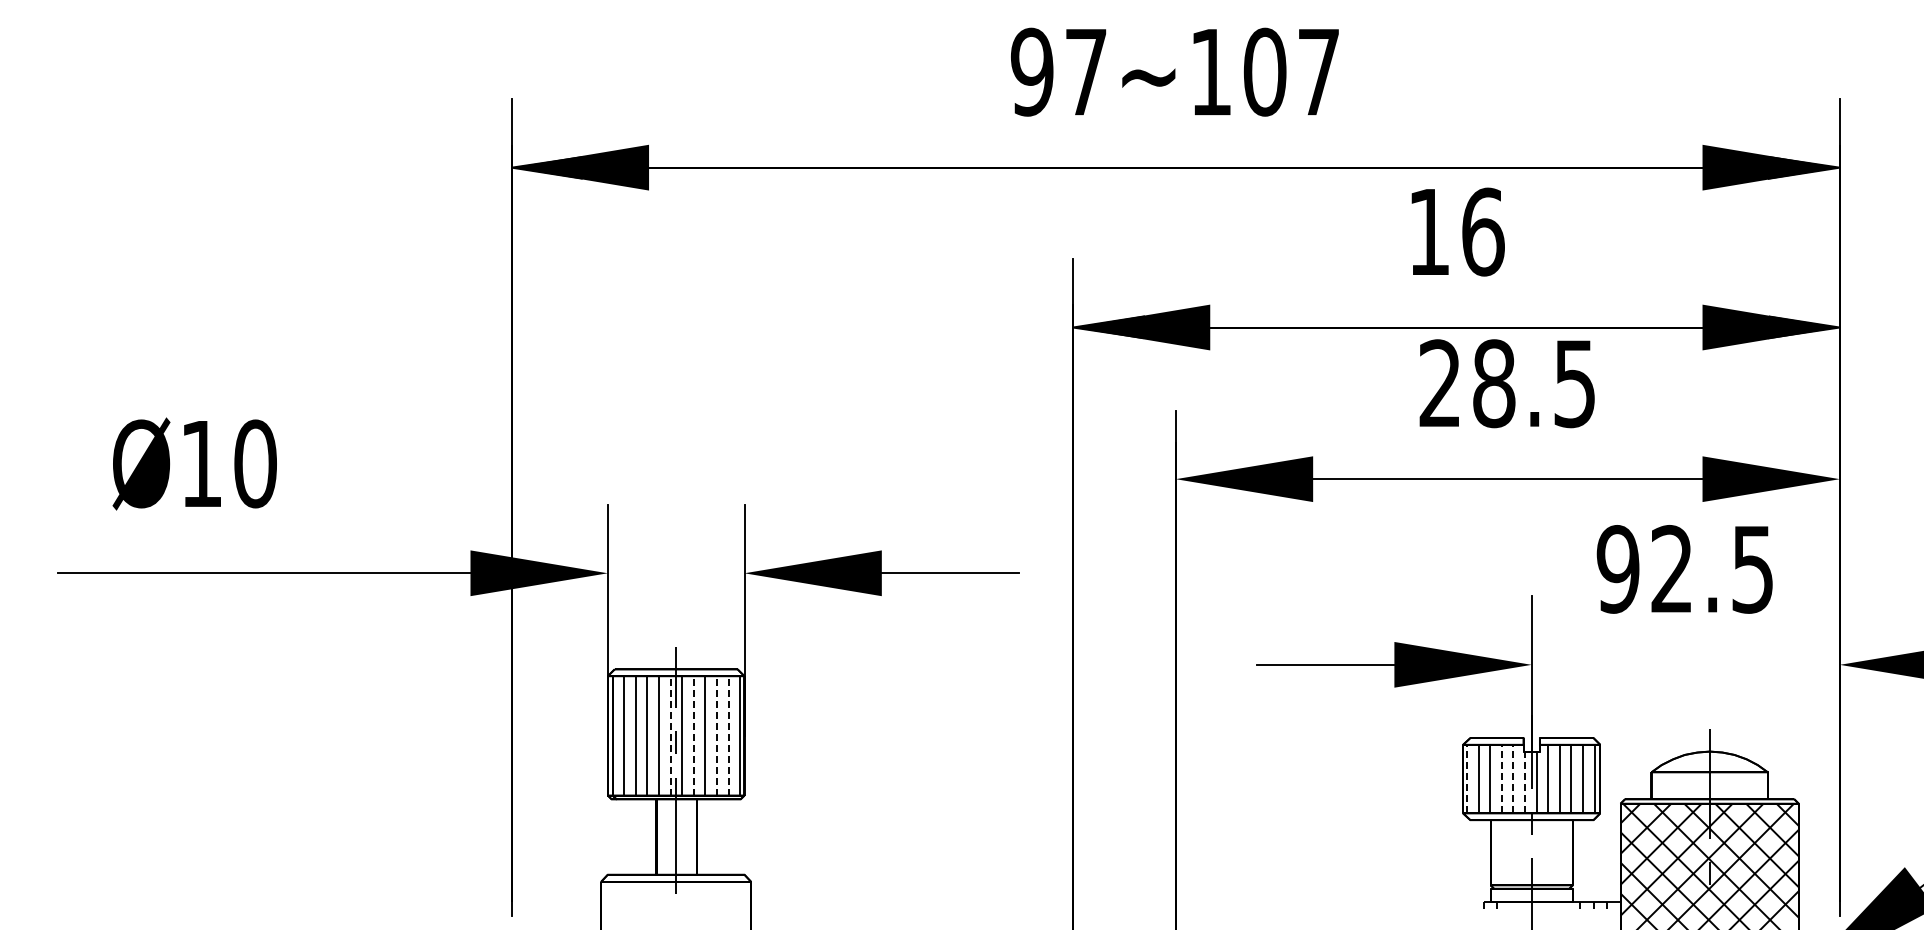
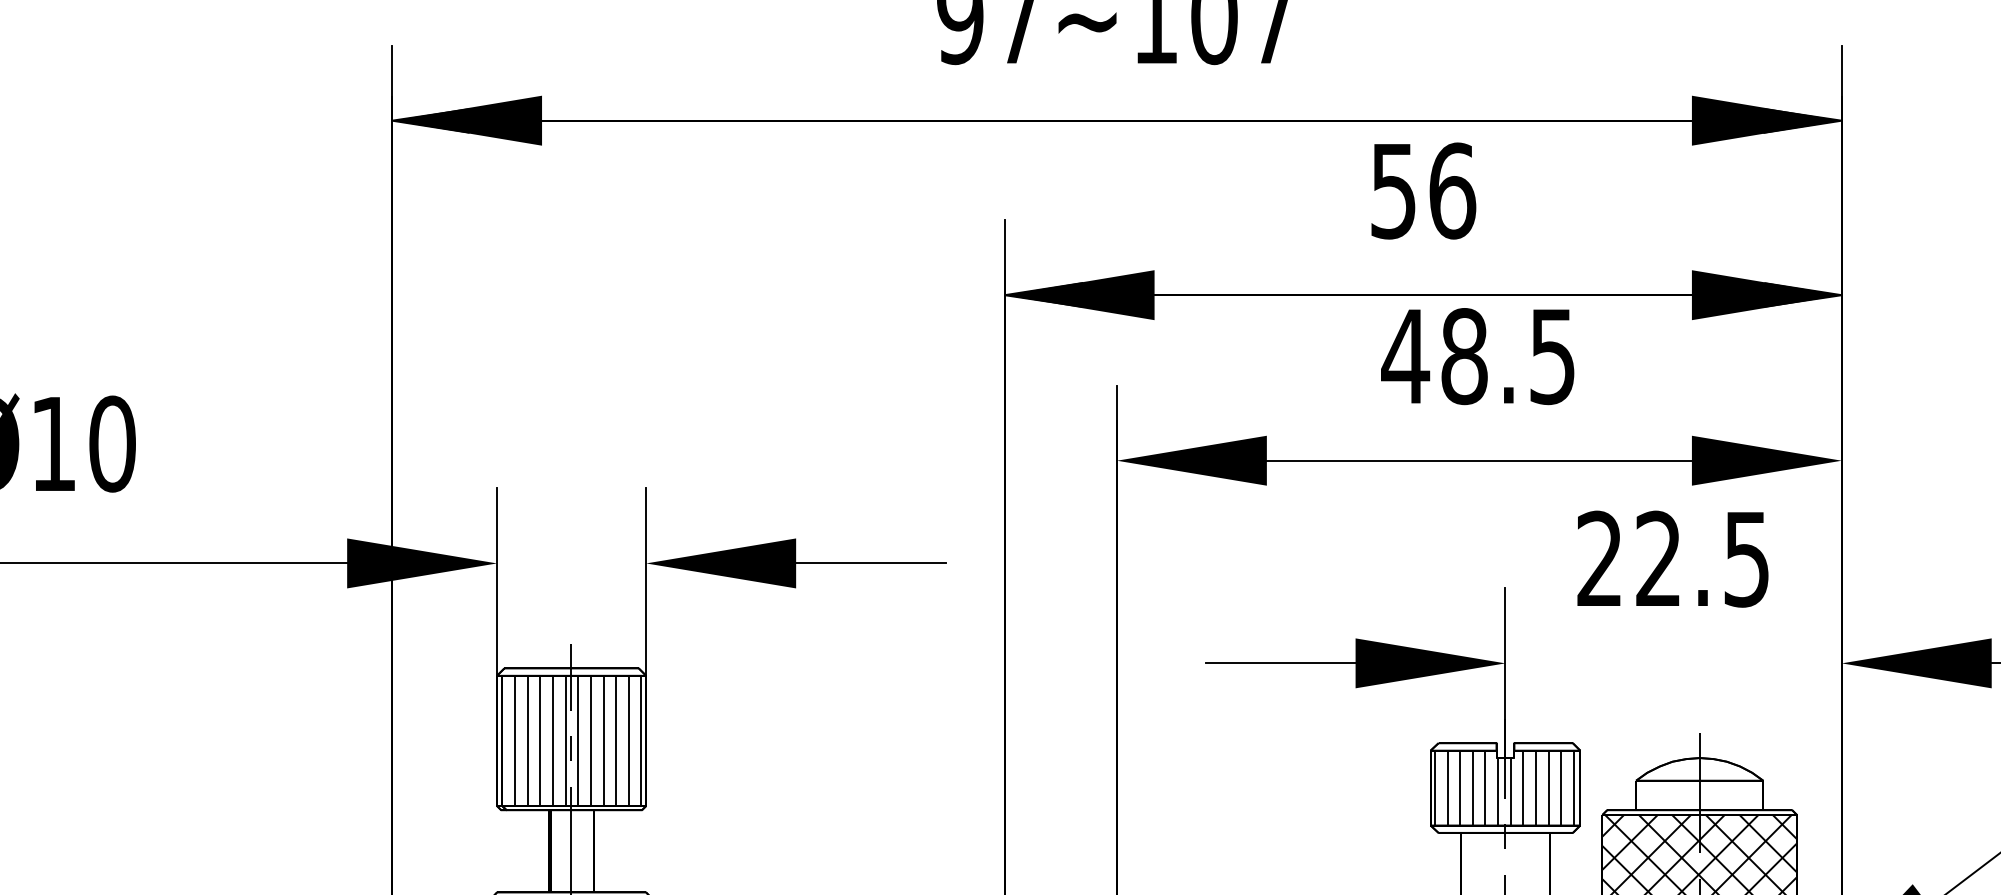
text: (1428, 232) -> (1392, 191), 16 -> 56
text: (1439, 382) -> (1404, 355), 28.5 -> 48.5
text: (1617, 569) -> (1599, 559), 92.5 -> 22.5
line: (670, 735) -> (565, 740), dashed -> solid
line: (693, 735) -> (590, 740), dashed -> solid
line: (716, 735) -> (615, 740), dashed -> solid
line: (728, 735) -> (628, 740), dashed -> solid
line: (1467, 778) -> (1435, 787), dashed -> solid
line: (1501, 778) -> (1472, 787), dashed -> solid
line: (1513, 778) -> (1485, 787), dashed -> solid
line: (1524, 782) -> (1497, 791), dashed -> solid

